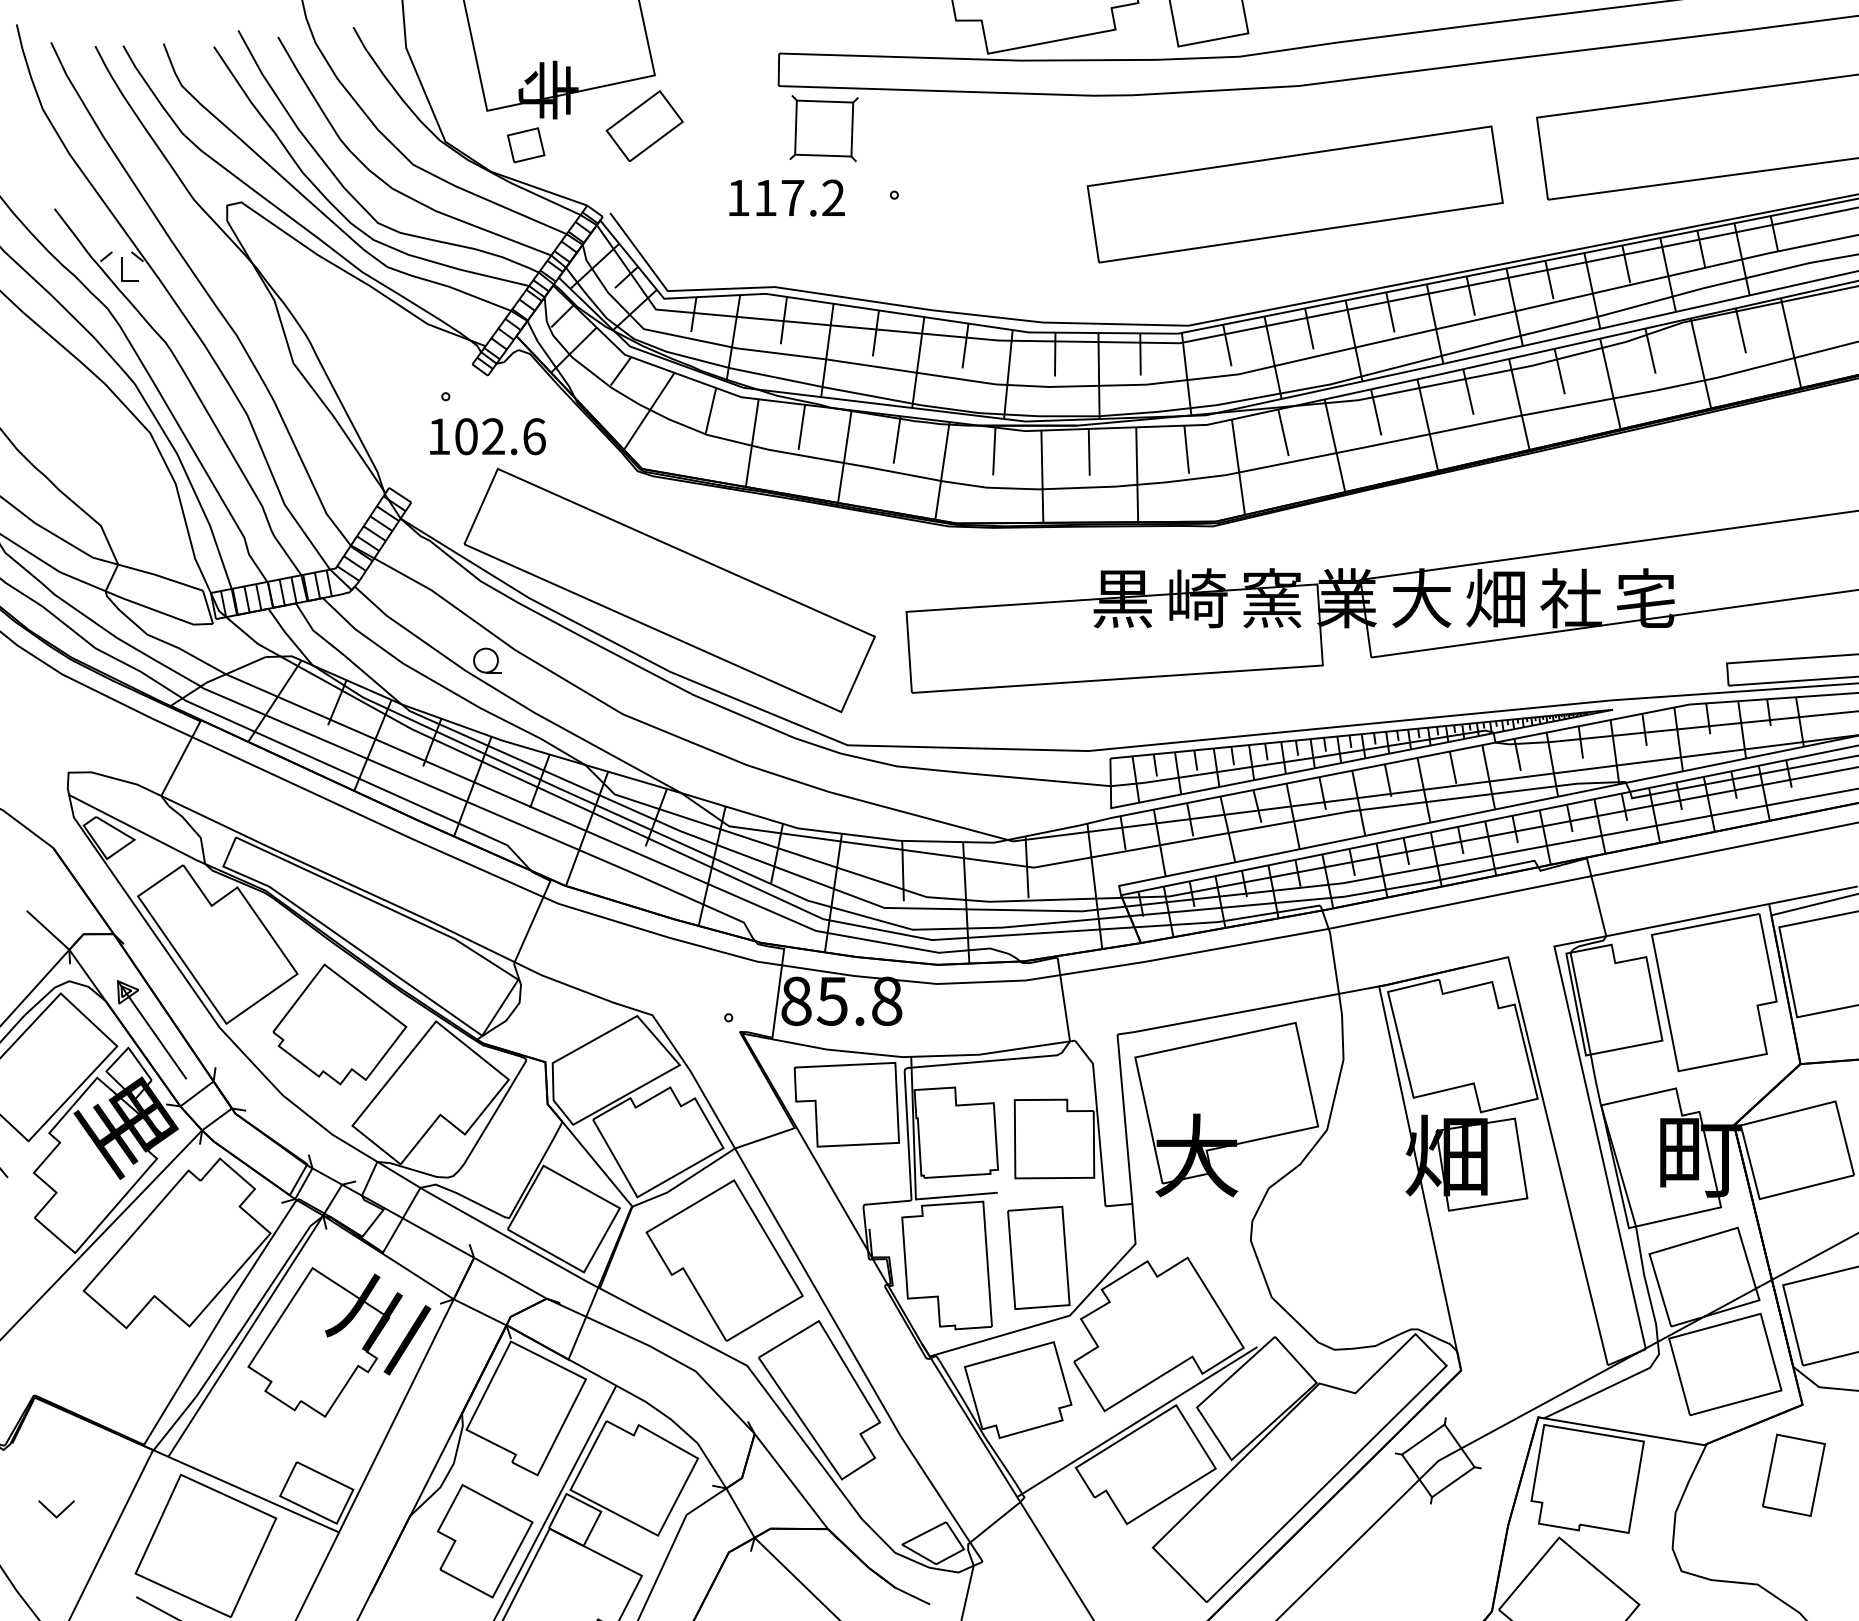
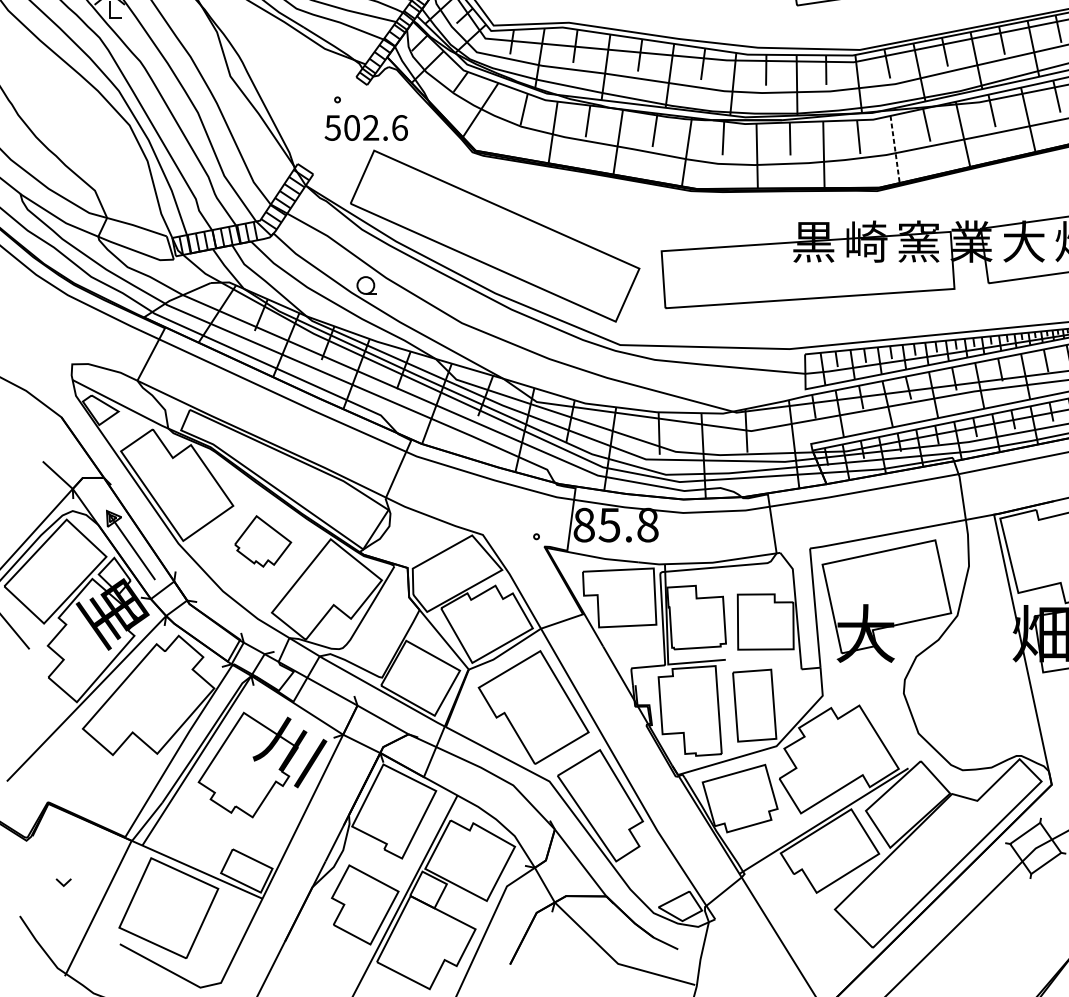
text: (438, 436) -> (332, 127), 102.6 -> 502.6
line: (1238, 467) -> (895, 149), solid -> dashed
part: (339, 1024) -> (262, 541), size x0.6
part: (56, 1509) -> (63, 882), size x0.6

